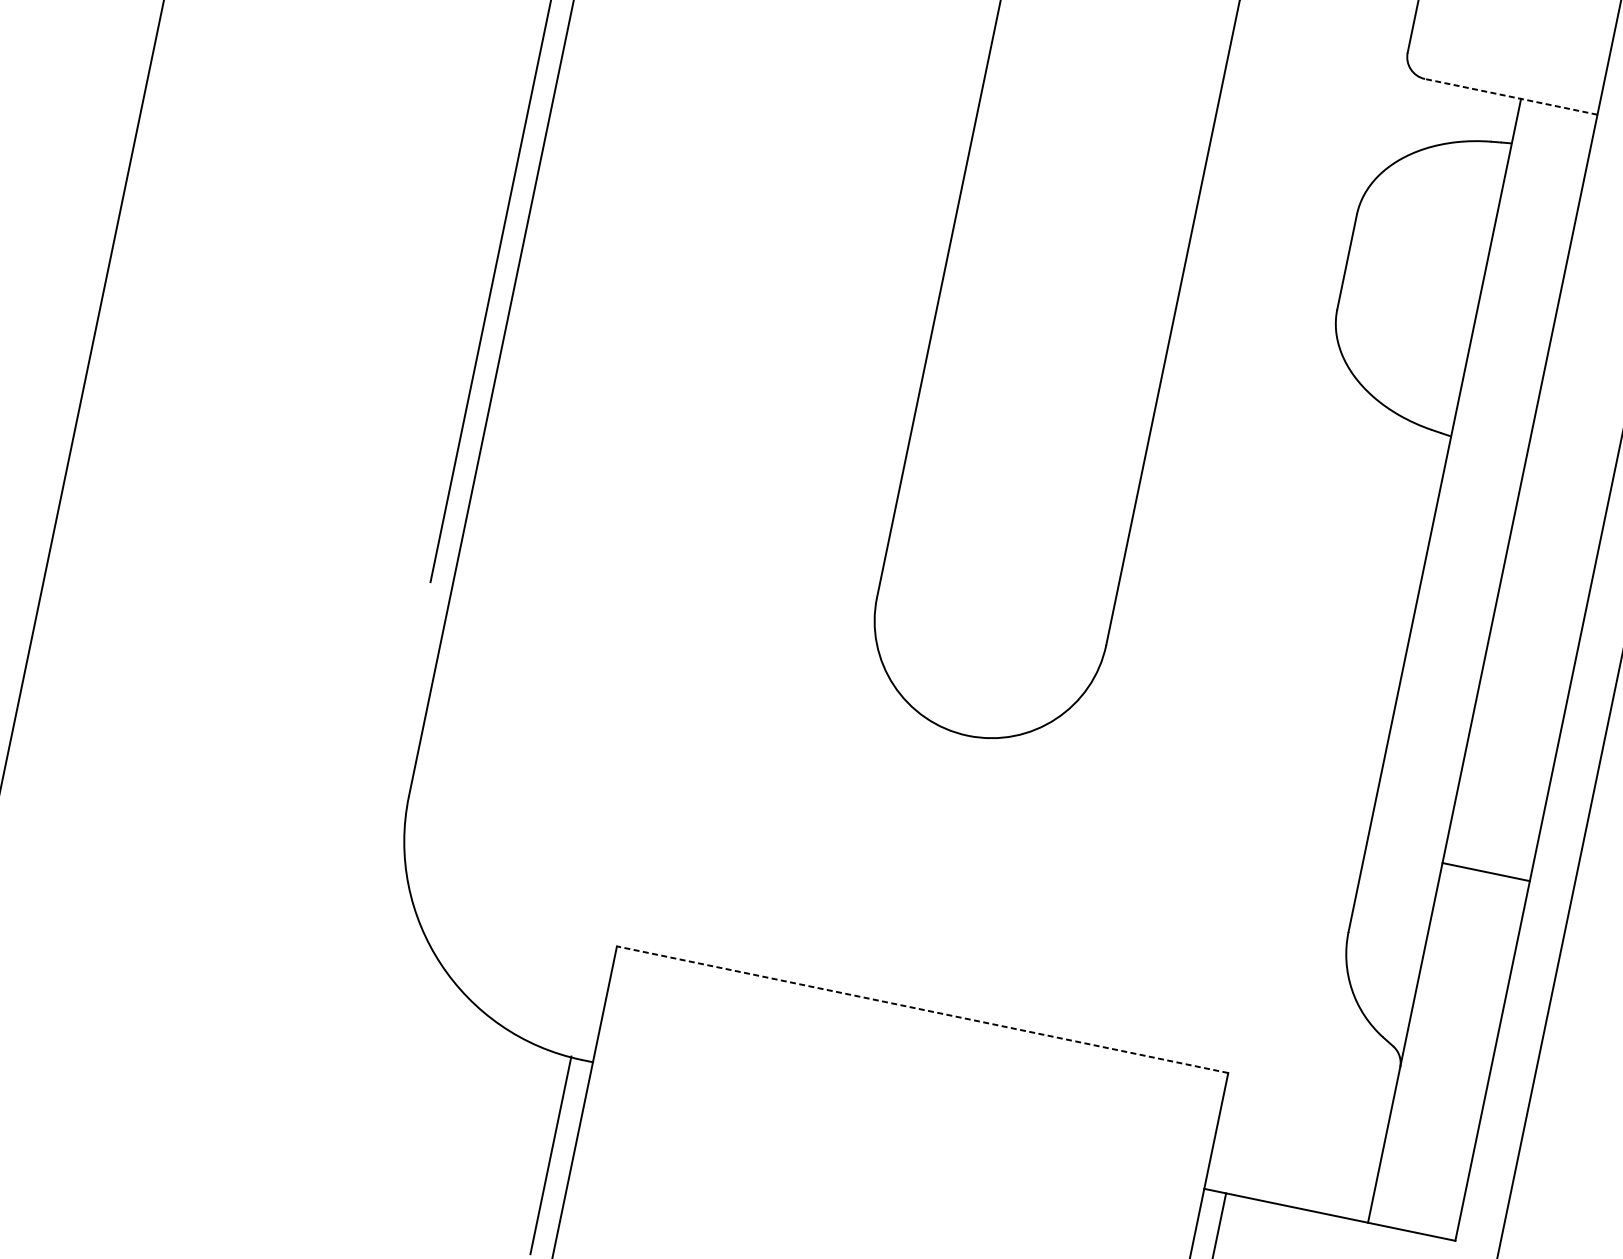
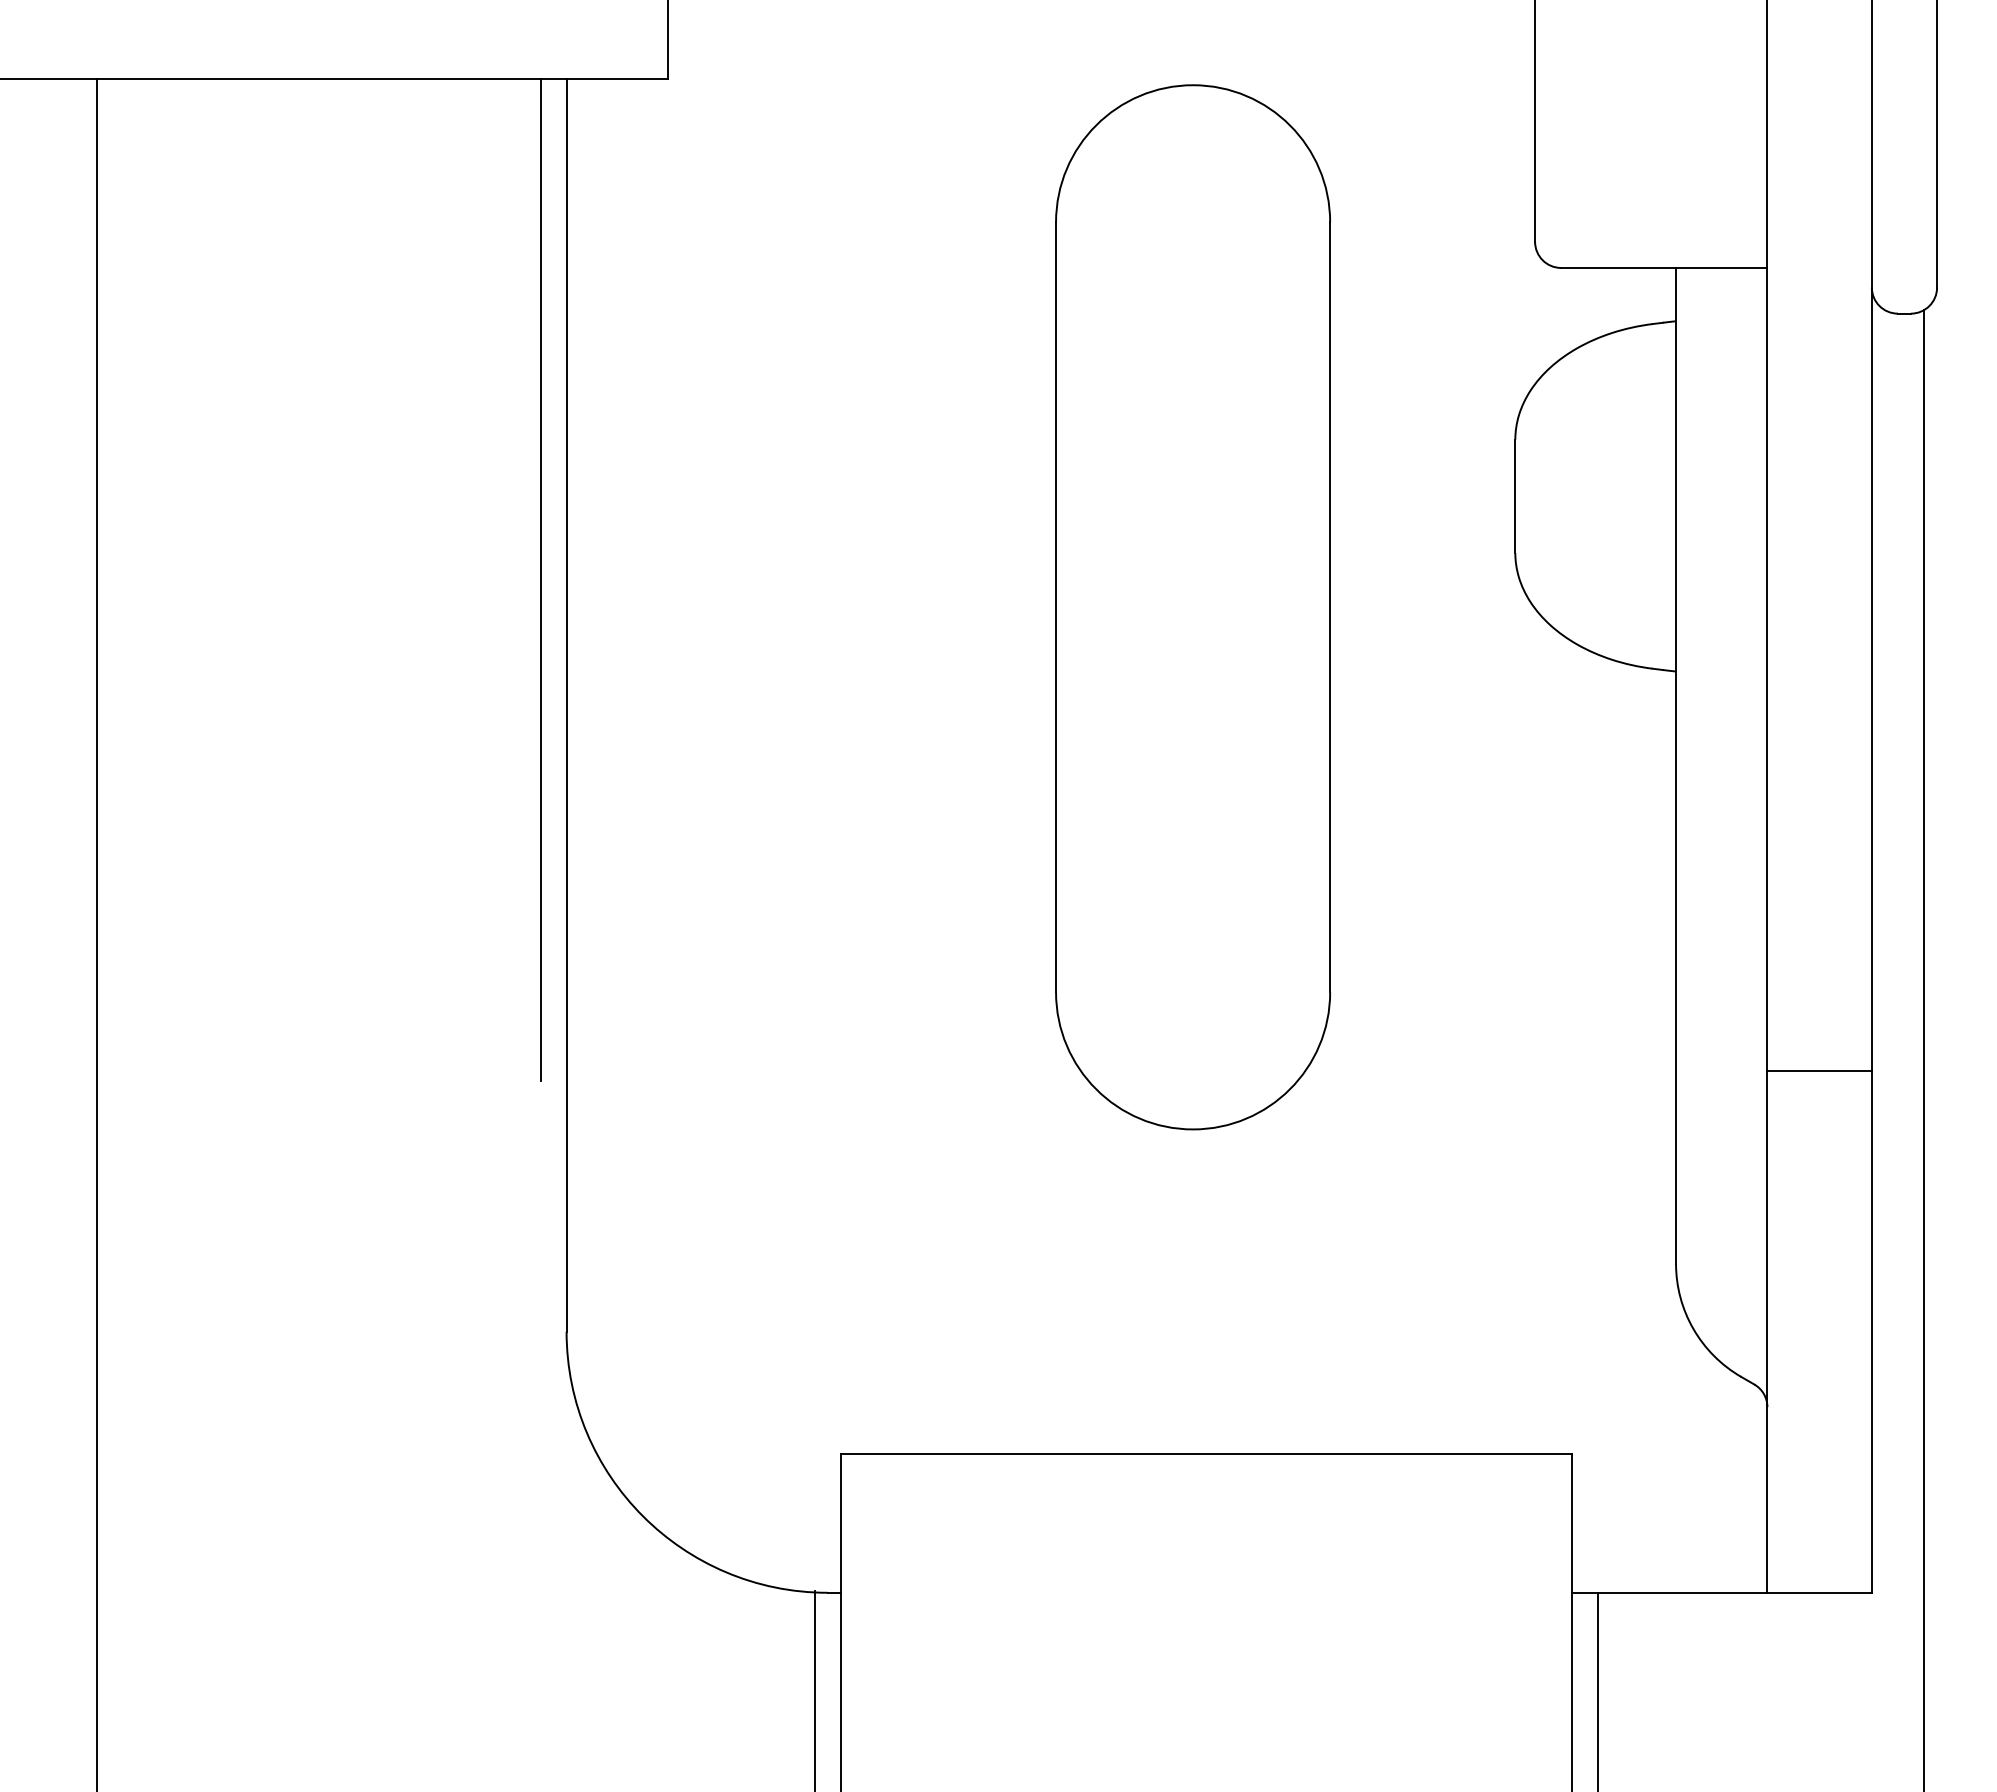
line: (1510, 96) -> (1663, 267), dashed -> solid
line: (1486, 871) -> (1819, 1070), moved
line: (922, 1009) -> (1205, 1454), dashed -> solid

